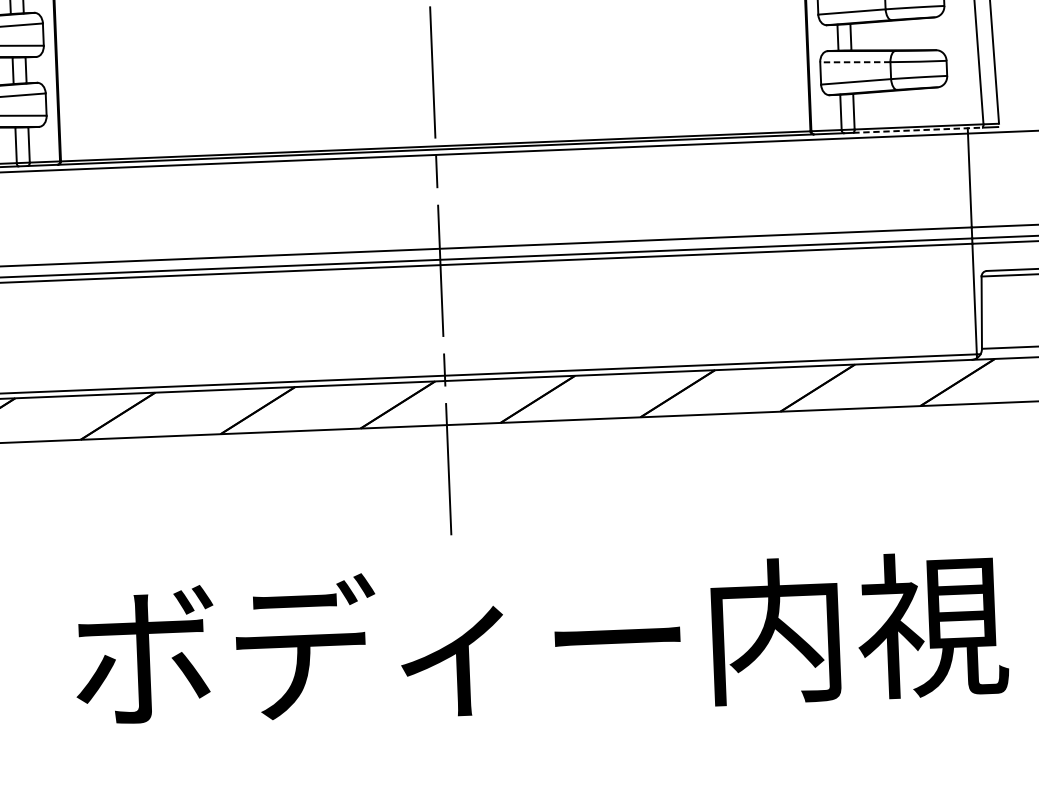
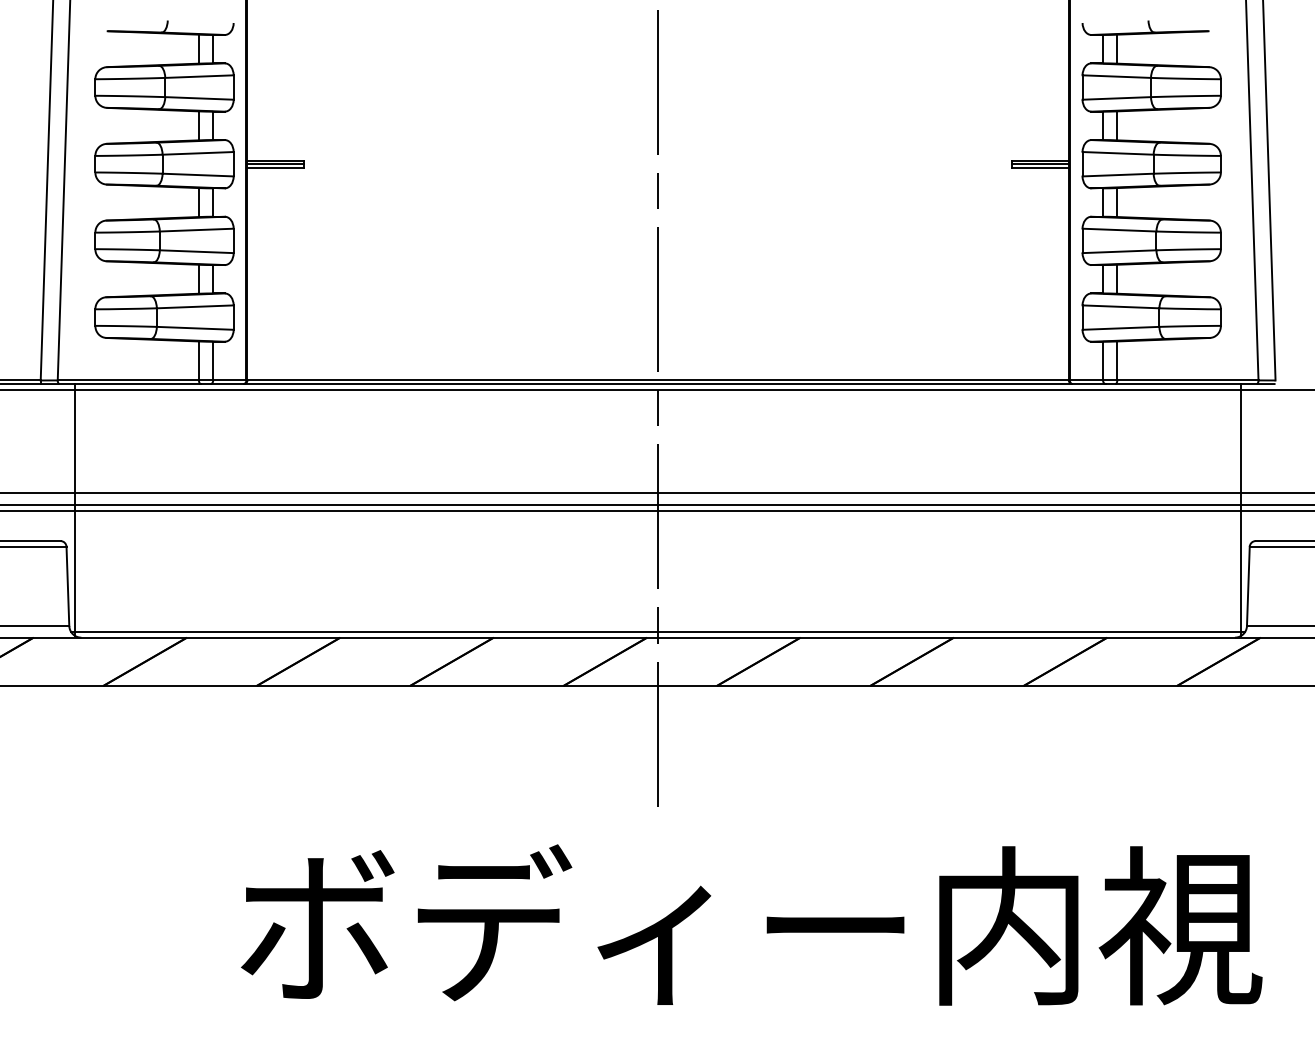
line: (854, 61) -> (1120, 306), dashed -> solid
line: (917, 130) -> (1186, 384), dashed -> solid

